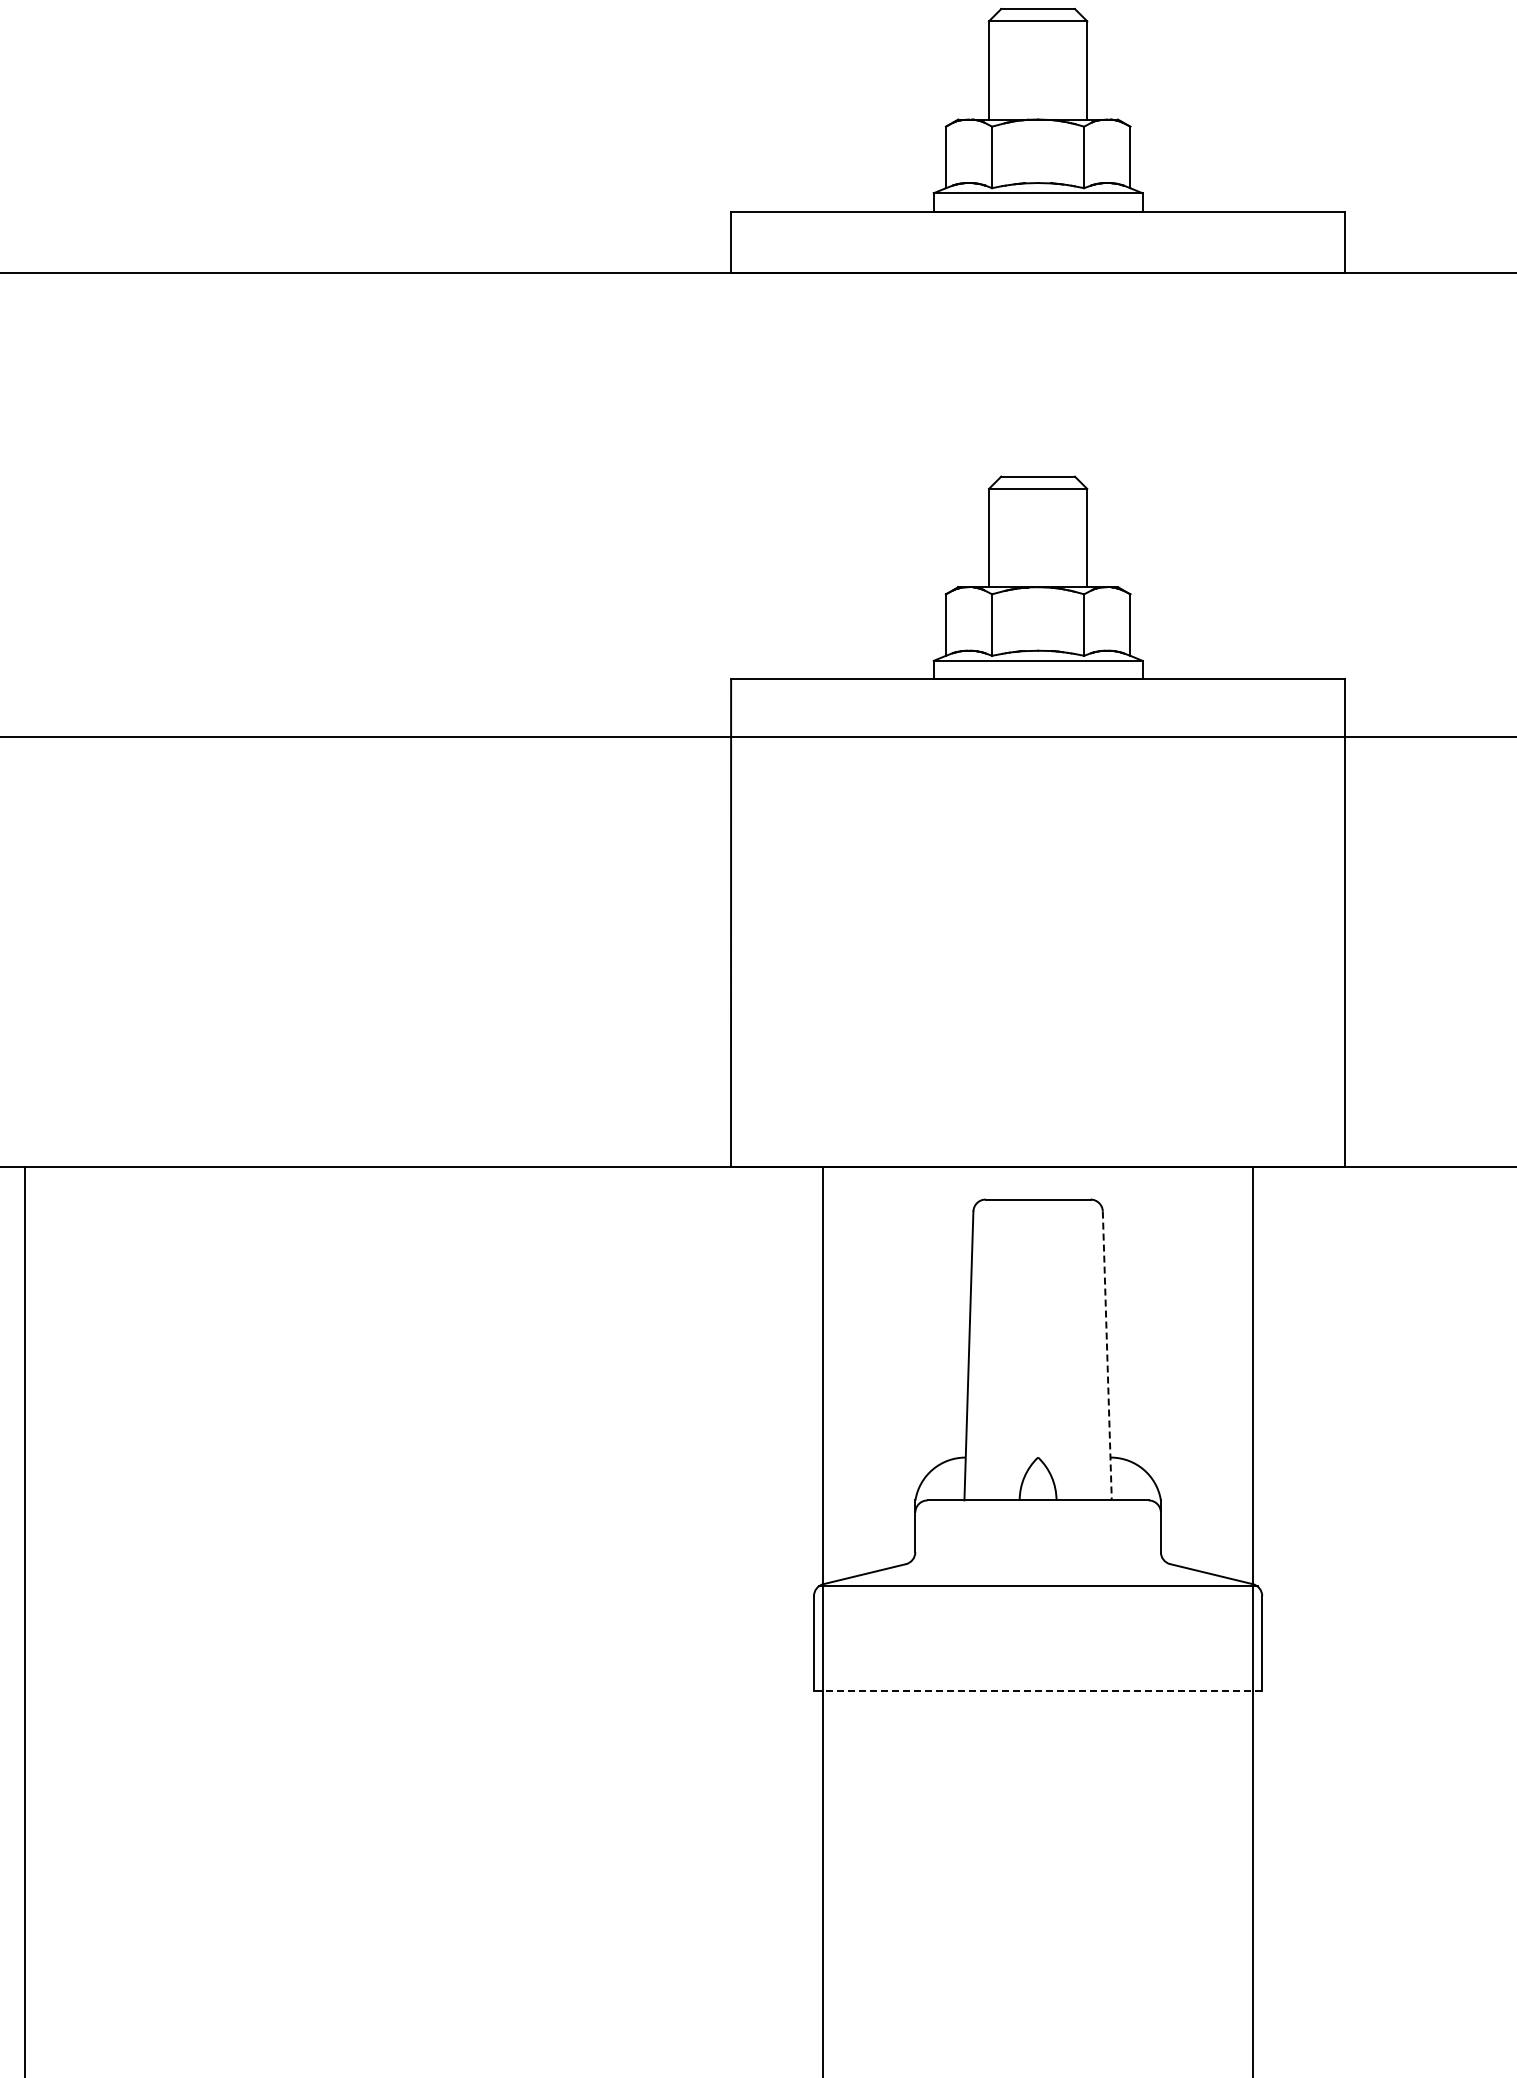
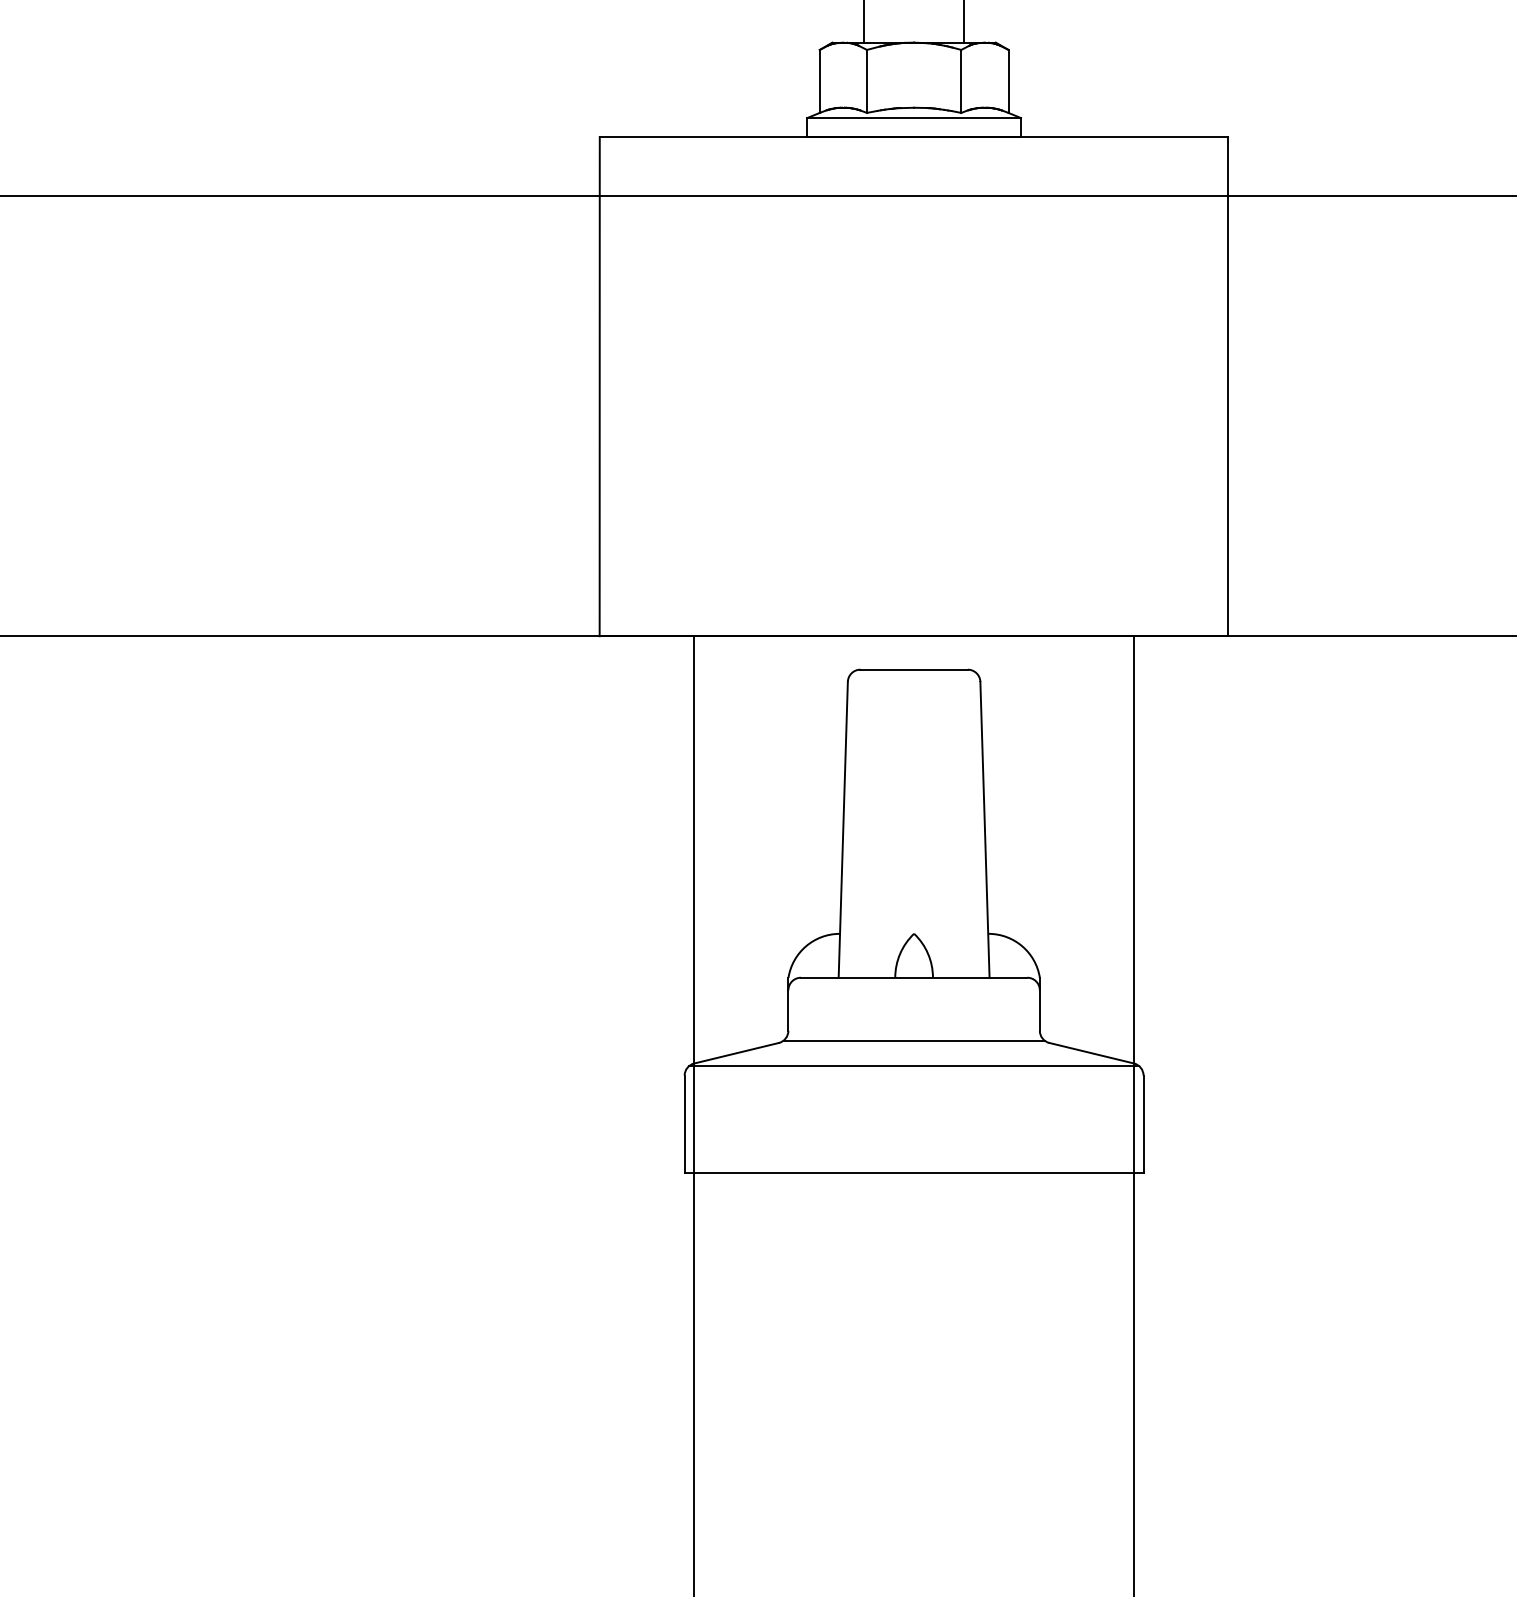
line: (1107, 1356) -> (985, 830), dashed -> solid
line: (1037, 1561) -> (913, 1040), added
line: (1037, 1690) -> (913, 1172), dashed -> solid

